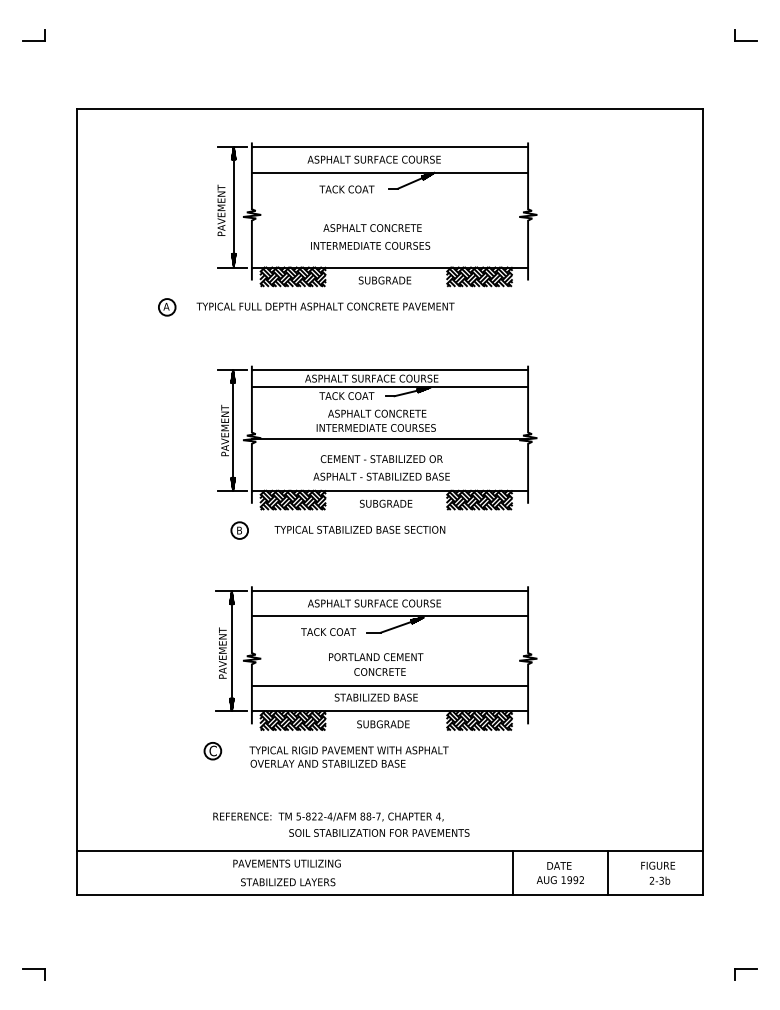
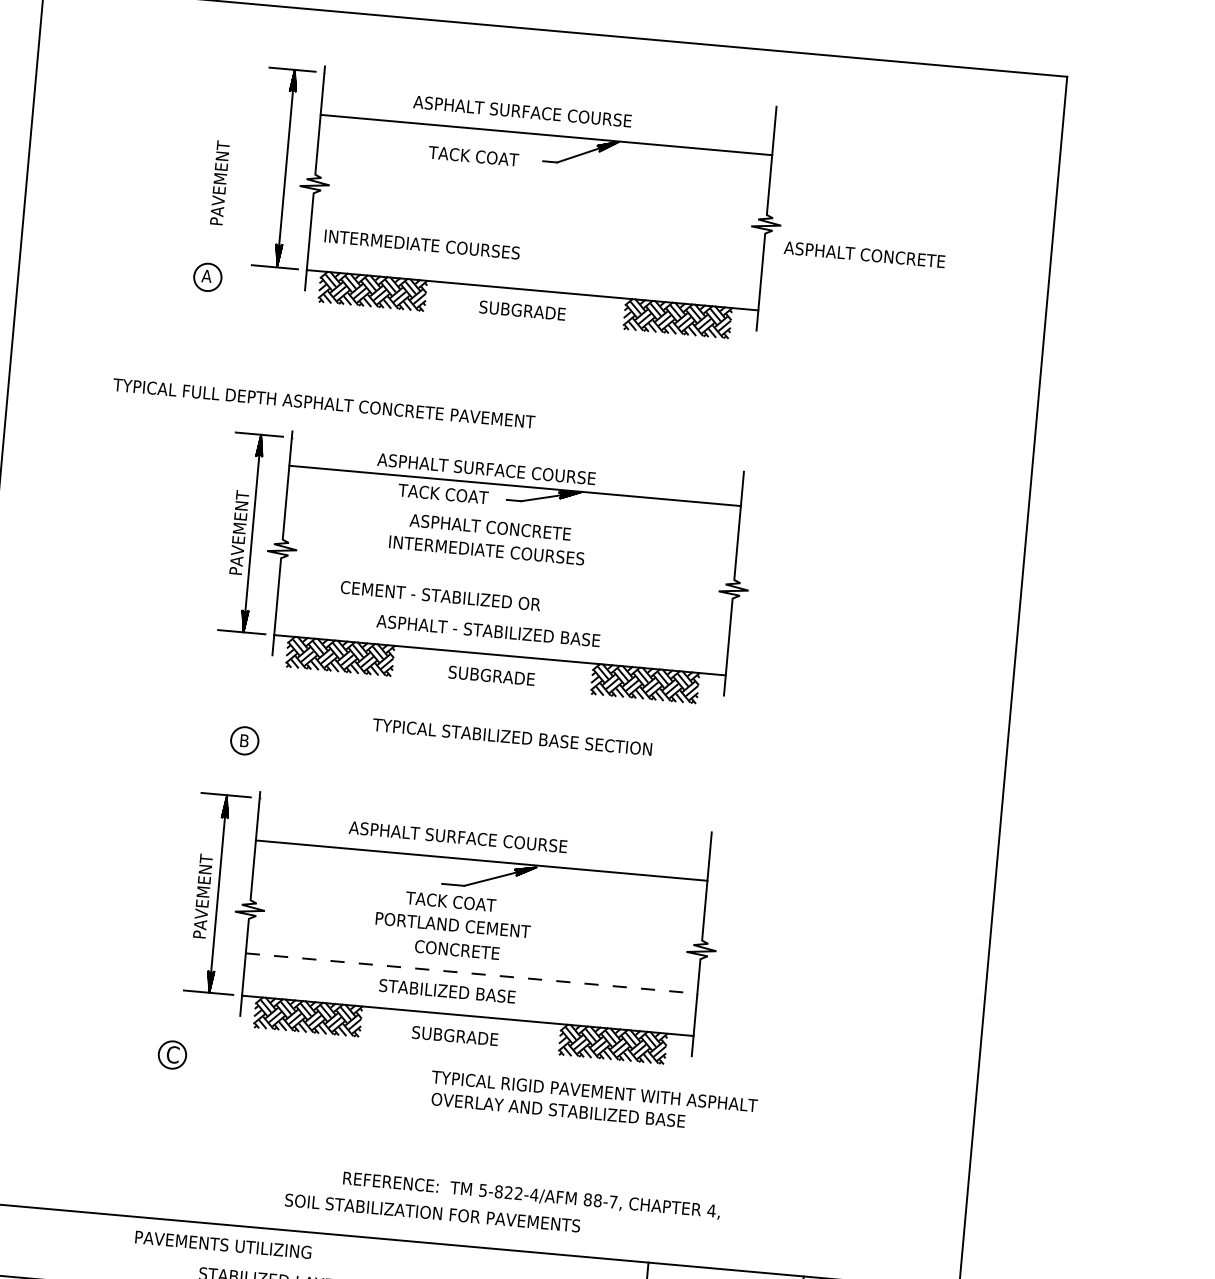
line: (389, 146) -> (549, 92), removed
text: (221, 209) -> (220, 181), moved
text: (372, 227) -> (864, 253), moved
text: (370, 245) -> (422, 243), moved
text: (325, 306) -> (323, 403), moved
part: (167, 307) -> (208, 277), moved
line: (389, 370) -> (516, 458), removed
line: (389, 439) -> (506, 571), removed
text: (381, 459) -> (440, 596), moved
text: (359, 529) -> (511, 736), moved
part: (239, 530) -> (244, 740), moved
line: (389, 590) -> (484, 818), removed
text: (328, 631) -> (450, 900), moved
line: (390, 685) -> (472, 973), solid -> dashed
text: (348, 756) -> (592, 1101), moved
text: (328, 816) -> (531, 1194), moved
text: (286, 863) -> (222, 1244), moved

